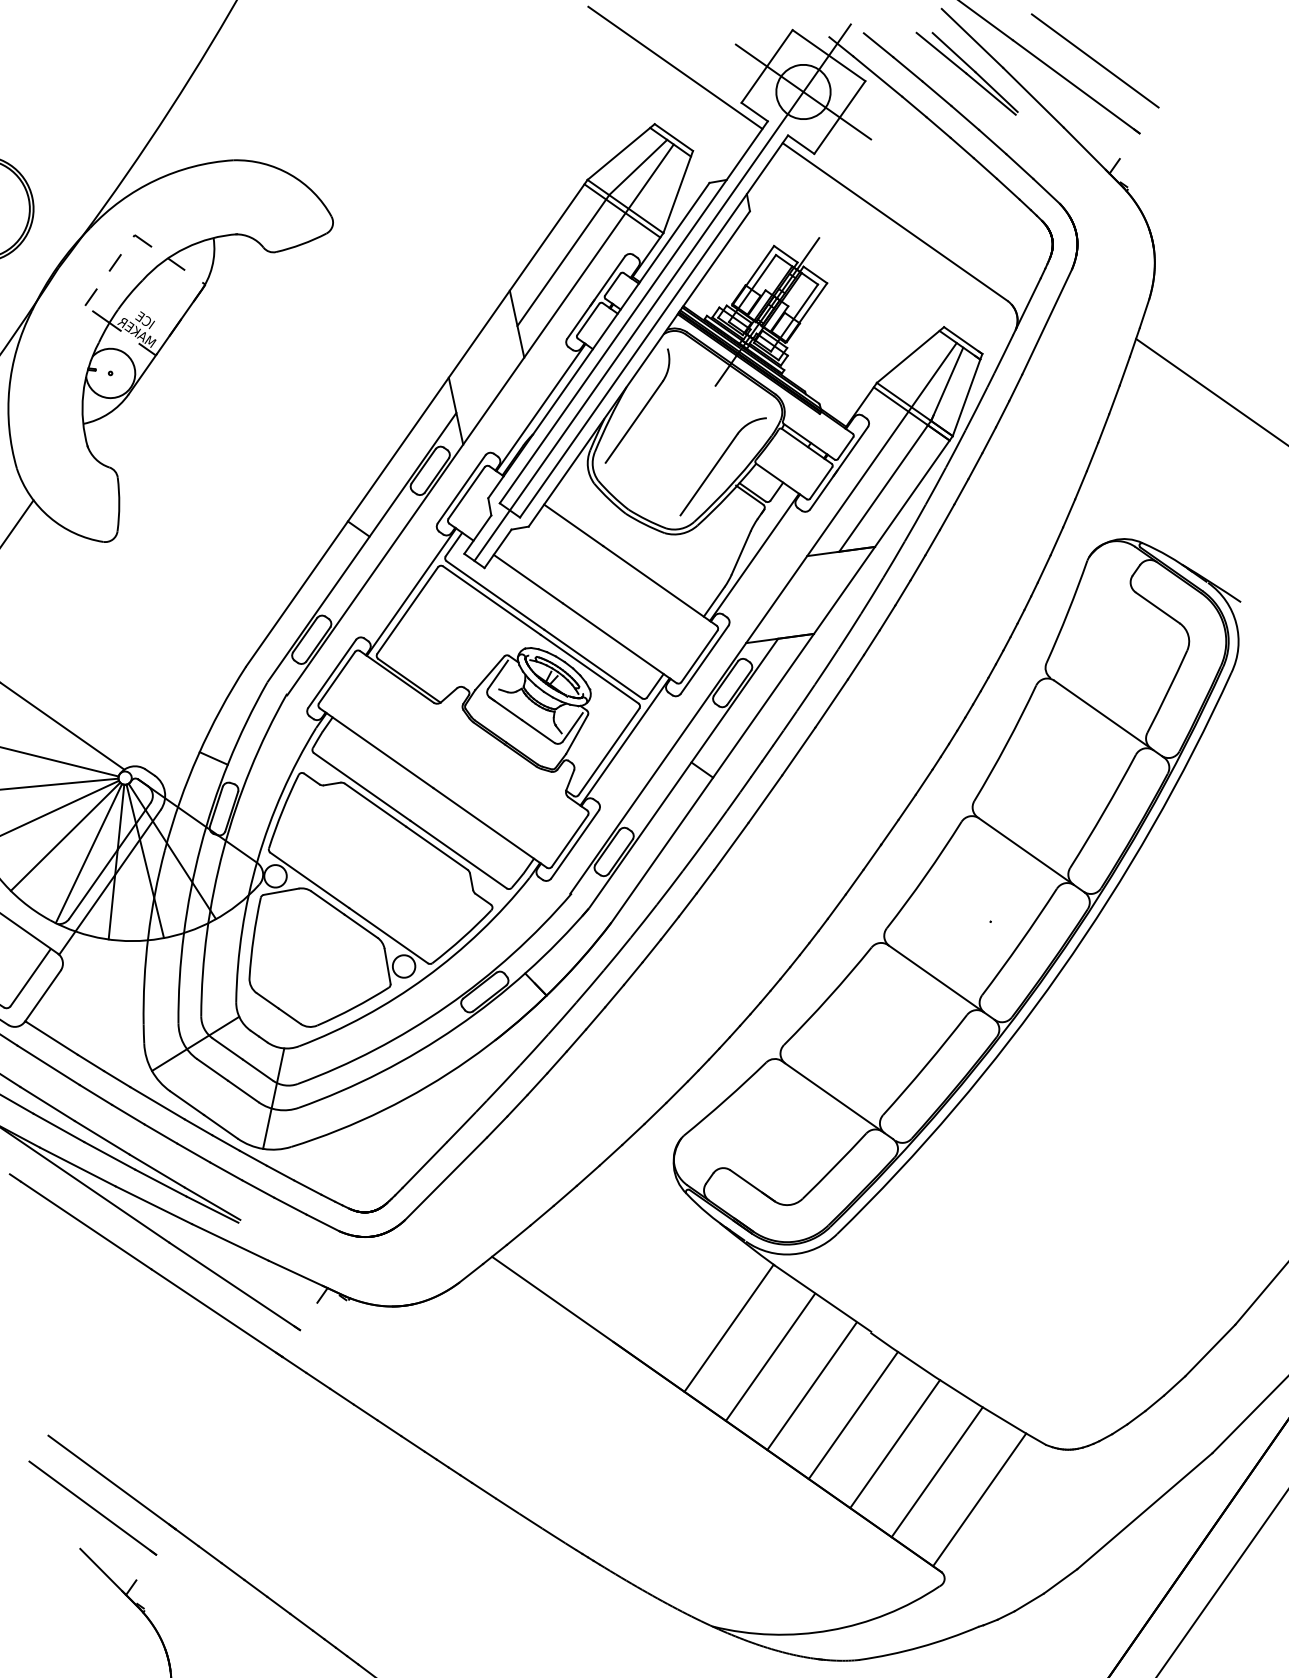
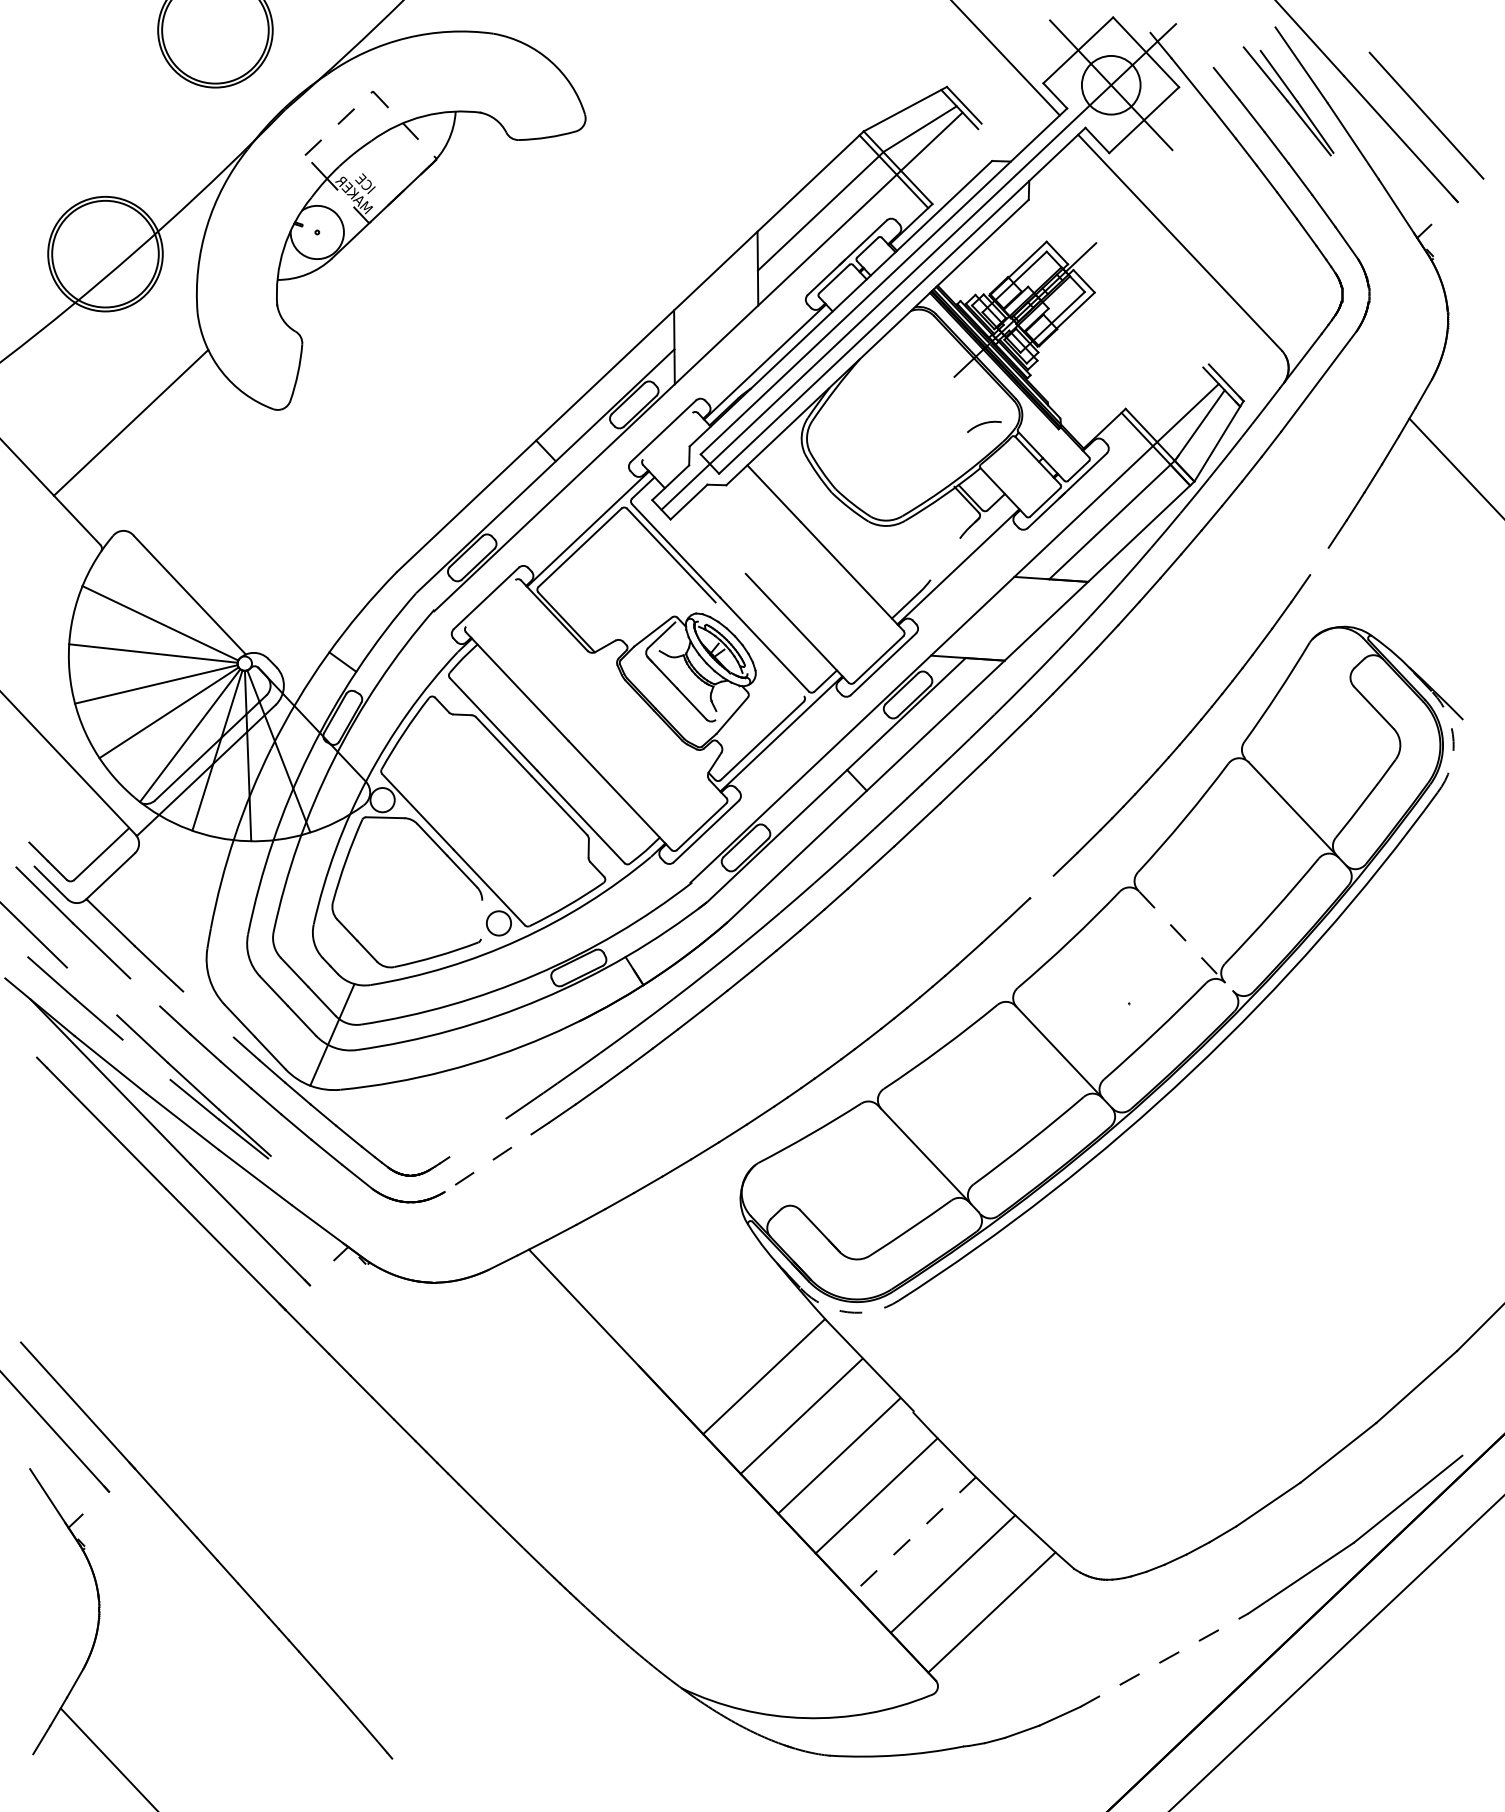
line: (878, 44) -> (1200, 51), removed
line: (677, 191) -> (956, 163), removed
line: (909, 355) -> (1166, 386), removed
part: (640, 411) -> (869, 387), removed
line: (709, 474) -> (928, 469), removed
line: (1081, 485) -> (1319, 561), removed
line: (466, 493) -> (667, 436), removed
line: (740, 552) -> (944, 558), removed
line: (528, 578) -> (714, 540), removed
arc: (1236, 623) -> (1453, 741), solid -> dashed
line: (589, 669) -> (759, 649), removed
line: (336, 677) -> (490, 603), removed
line: (572, 726) -> (729, 706), removed
line: (889, 831) -> (1041, 886), removed
line: (1032, 855) -> (1187, 942), solid -> dashed
line: (387, 966) -> (481, 919), removed
line: (195, 1043) -> (261, 959), removed
line: (96, 1094) -> (145, 992), removed
line: (157, 1103) -> (208, 1014), removed
line: (47, 1104) -> (91, 991), removed
line: (109, 1155) -> (146, 1059), removed
line: (424, 1164) -> (477, 1137), removed
line: (446, 1179) -> (497, 1157), solid -> dashed
arc: (792, 1254) -> (847, 1312), solid -> dashed
line: (895, 1444) -> (914, 1535), solid -> dashed
line: (1145, 1511) -> (1164, 1660), solid -> dashed

